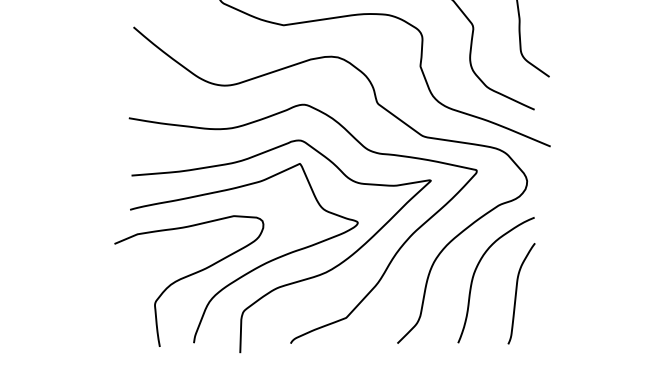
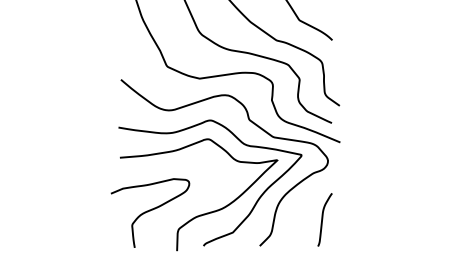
curve: (252, 268) -> (183, 206), removed
curve: (476, 272) -> (301, 208), removed

